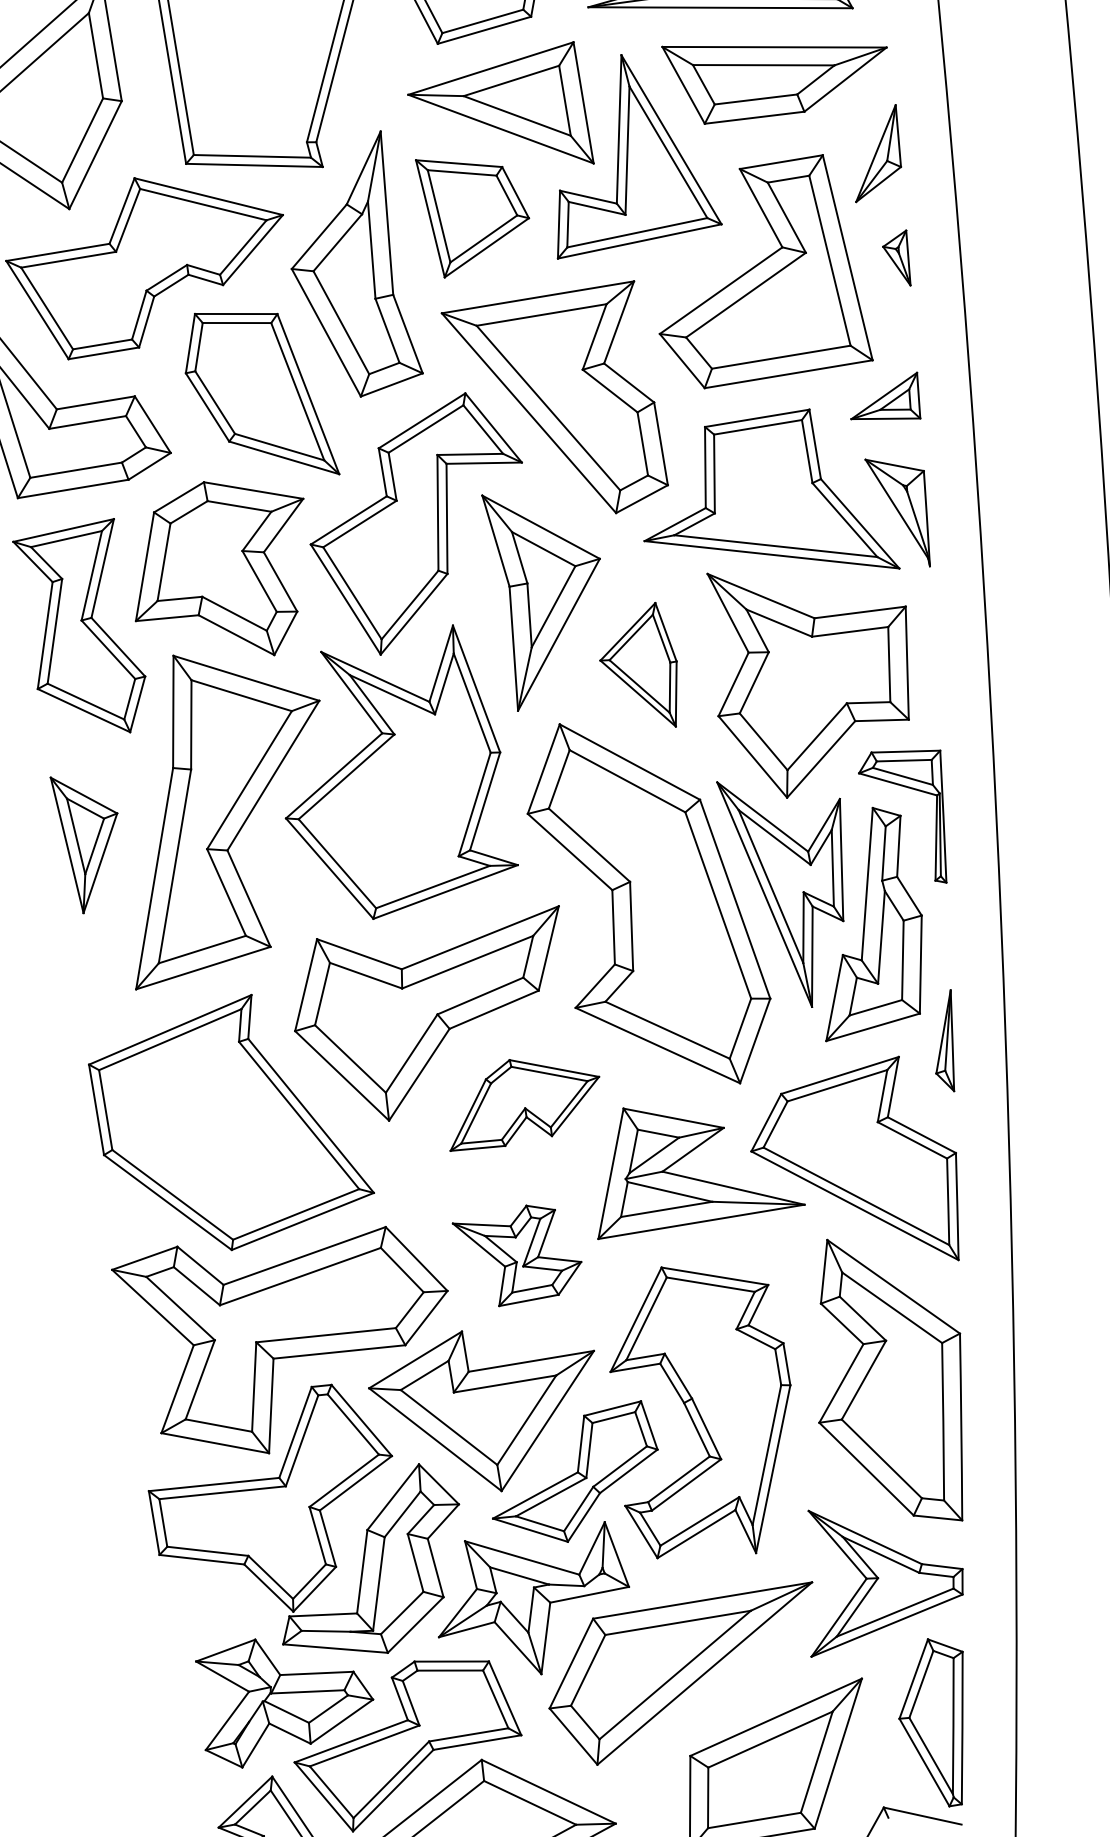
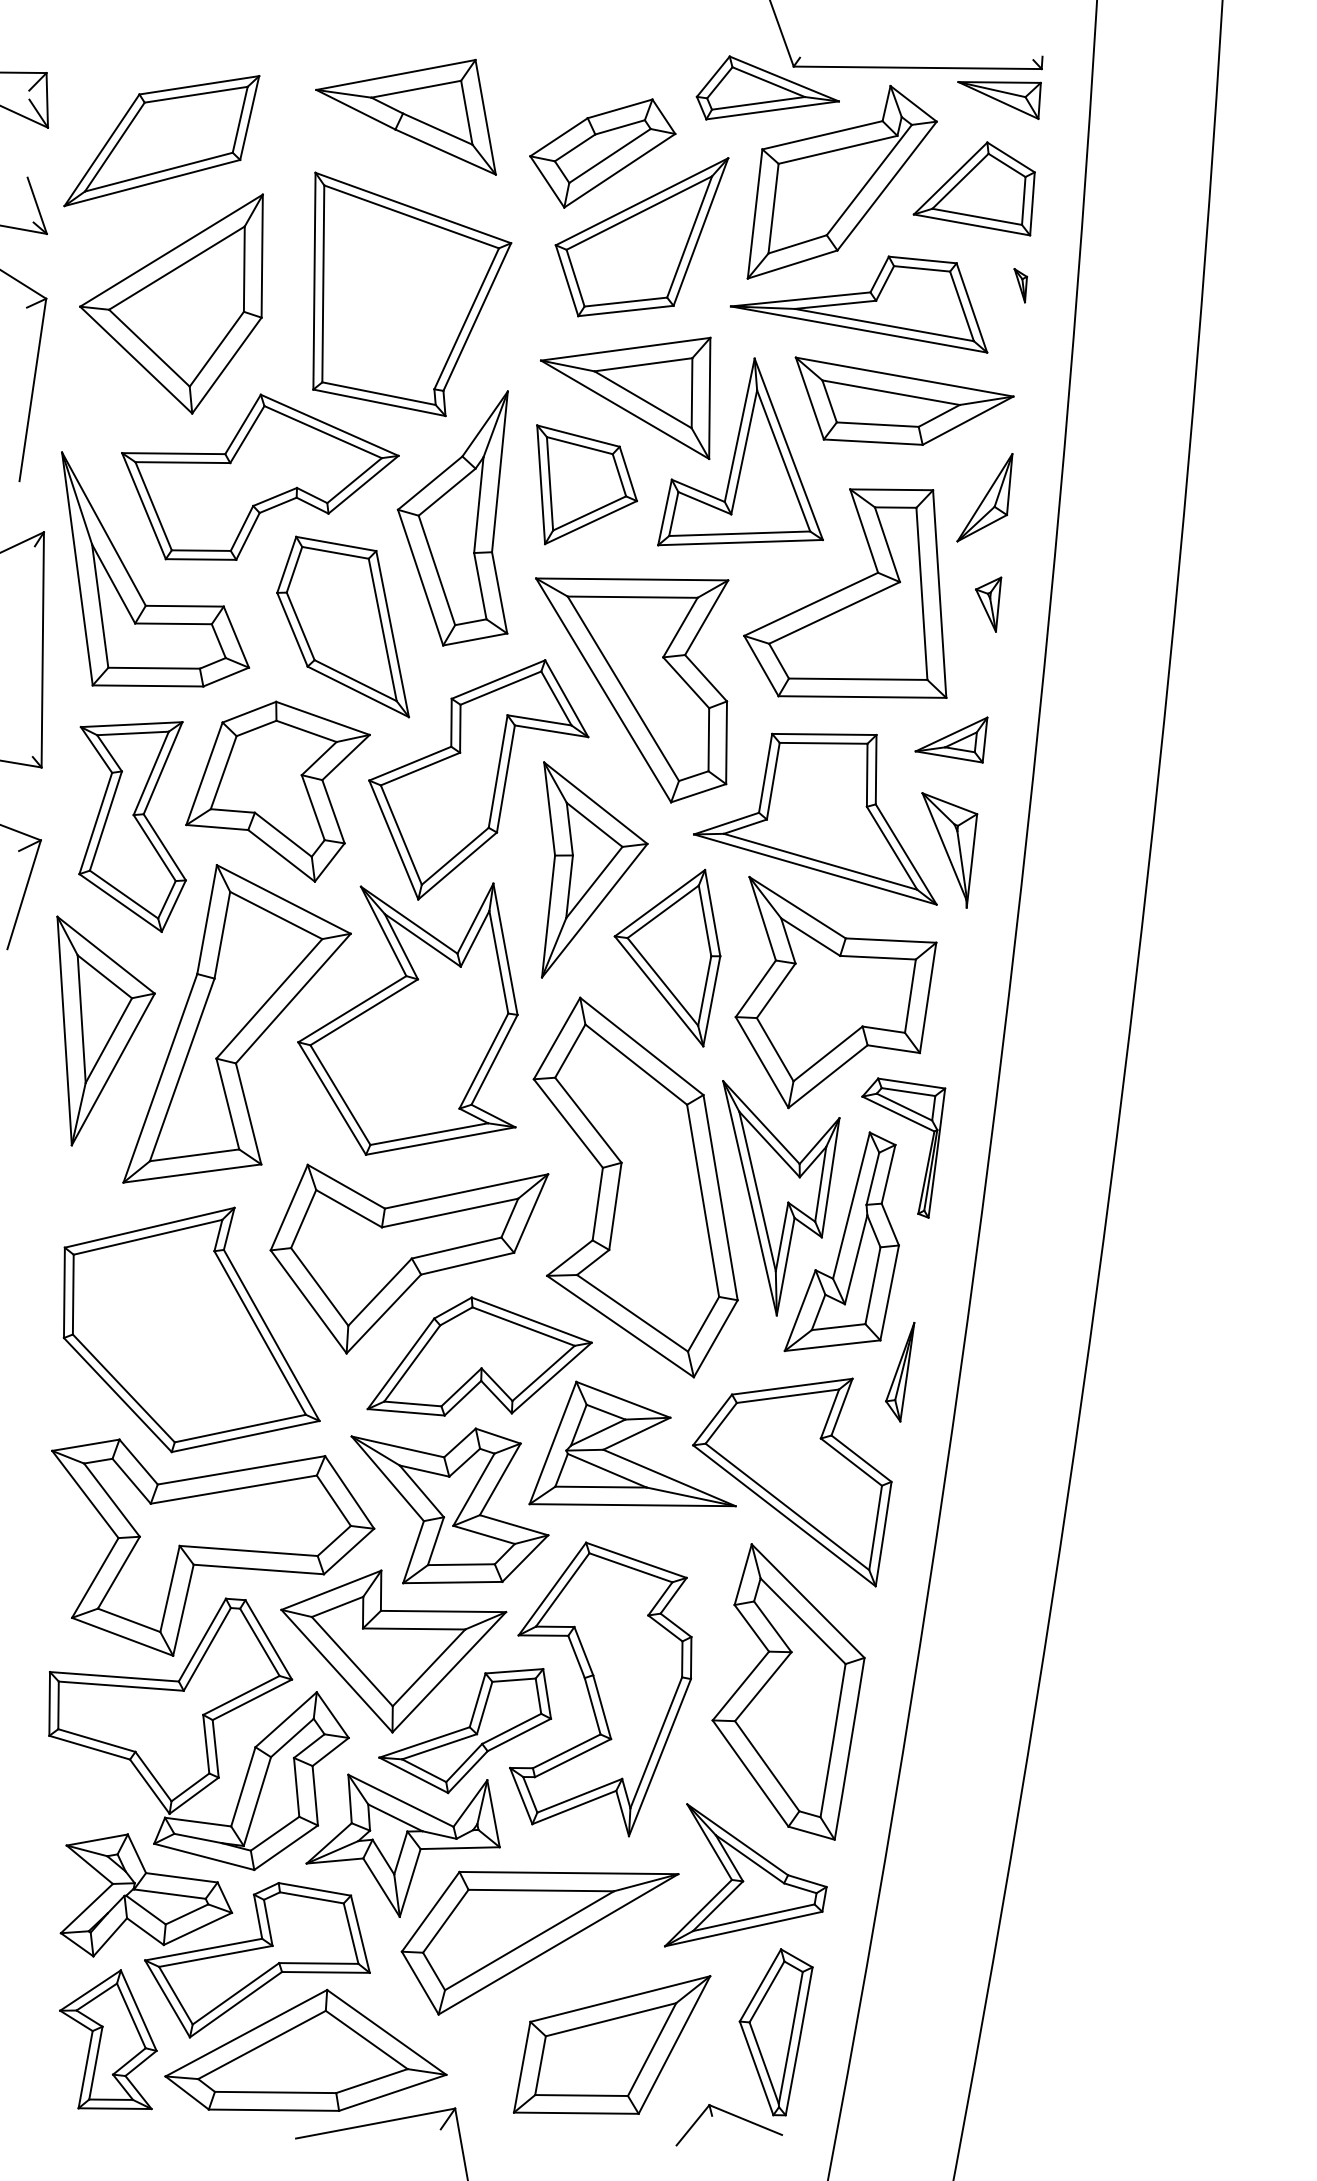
part: (639, 668) -> (667, 957), size x1.43
part: (91, 840) -> (105, 1030), size x1.67
part: (522, 1100) -> (479, 1356), size x1.43
part: (518, 1254) -> (449, 1505), size x1.67

